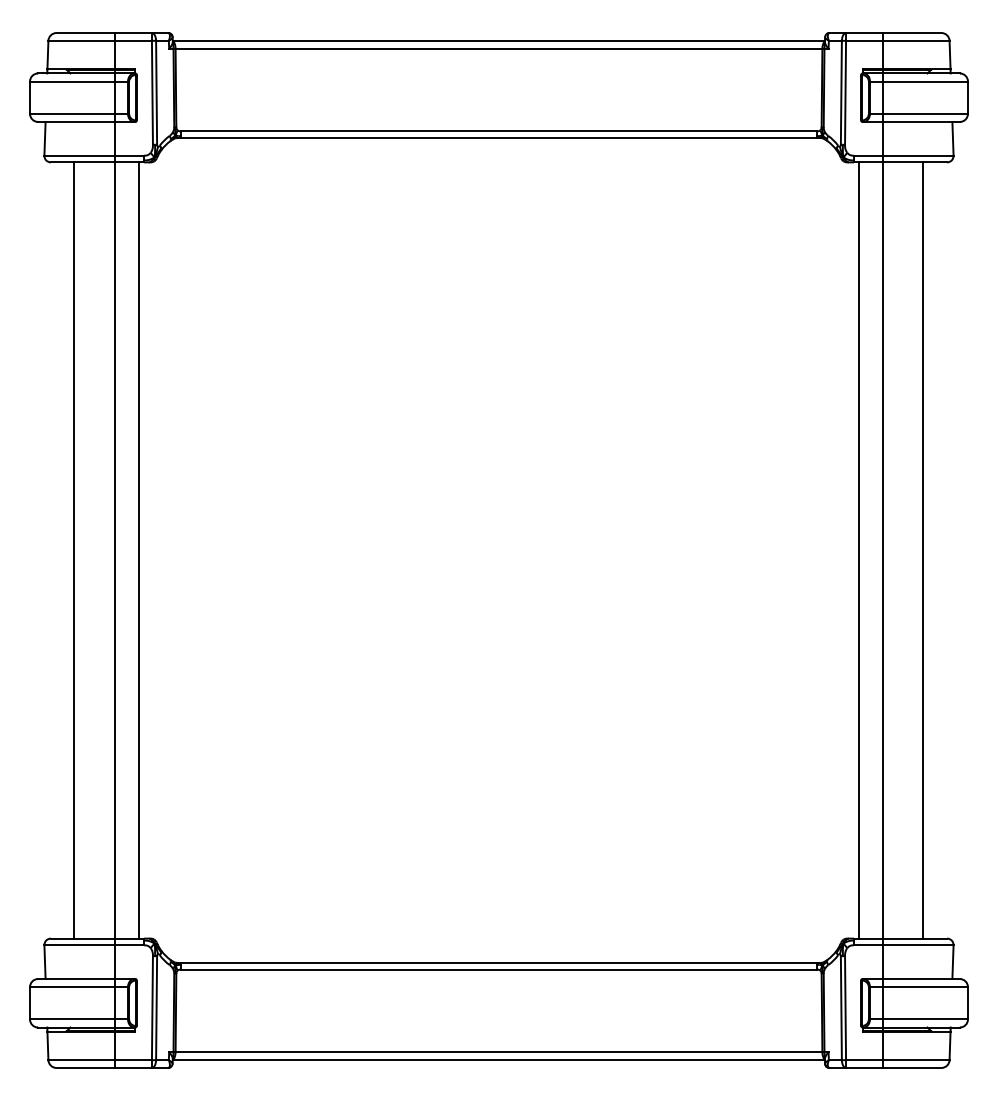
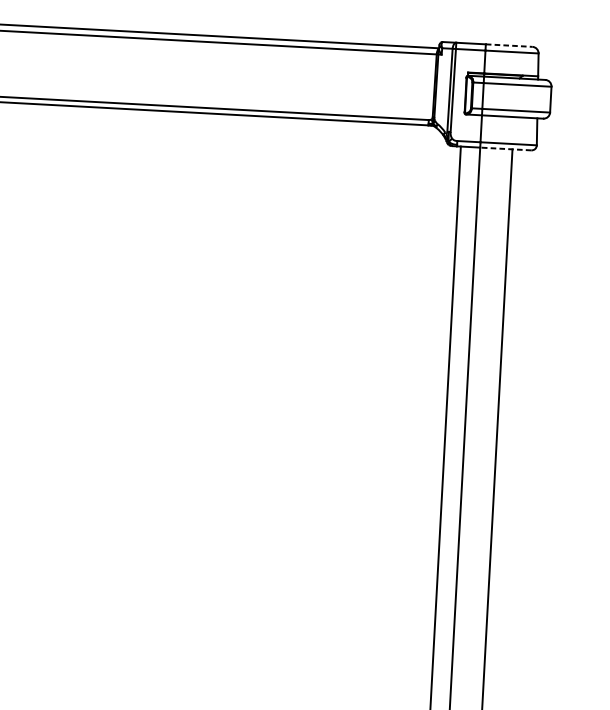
line: (912, 33) -> (509, 46), solid -> dashed
line: (914, 162) -> (505, 149), solid -> dashed

